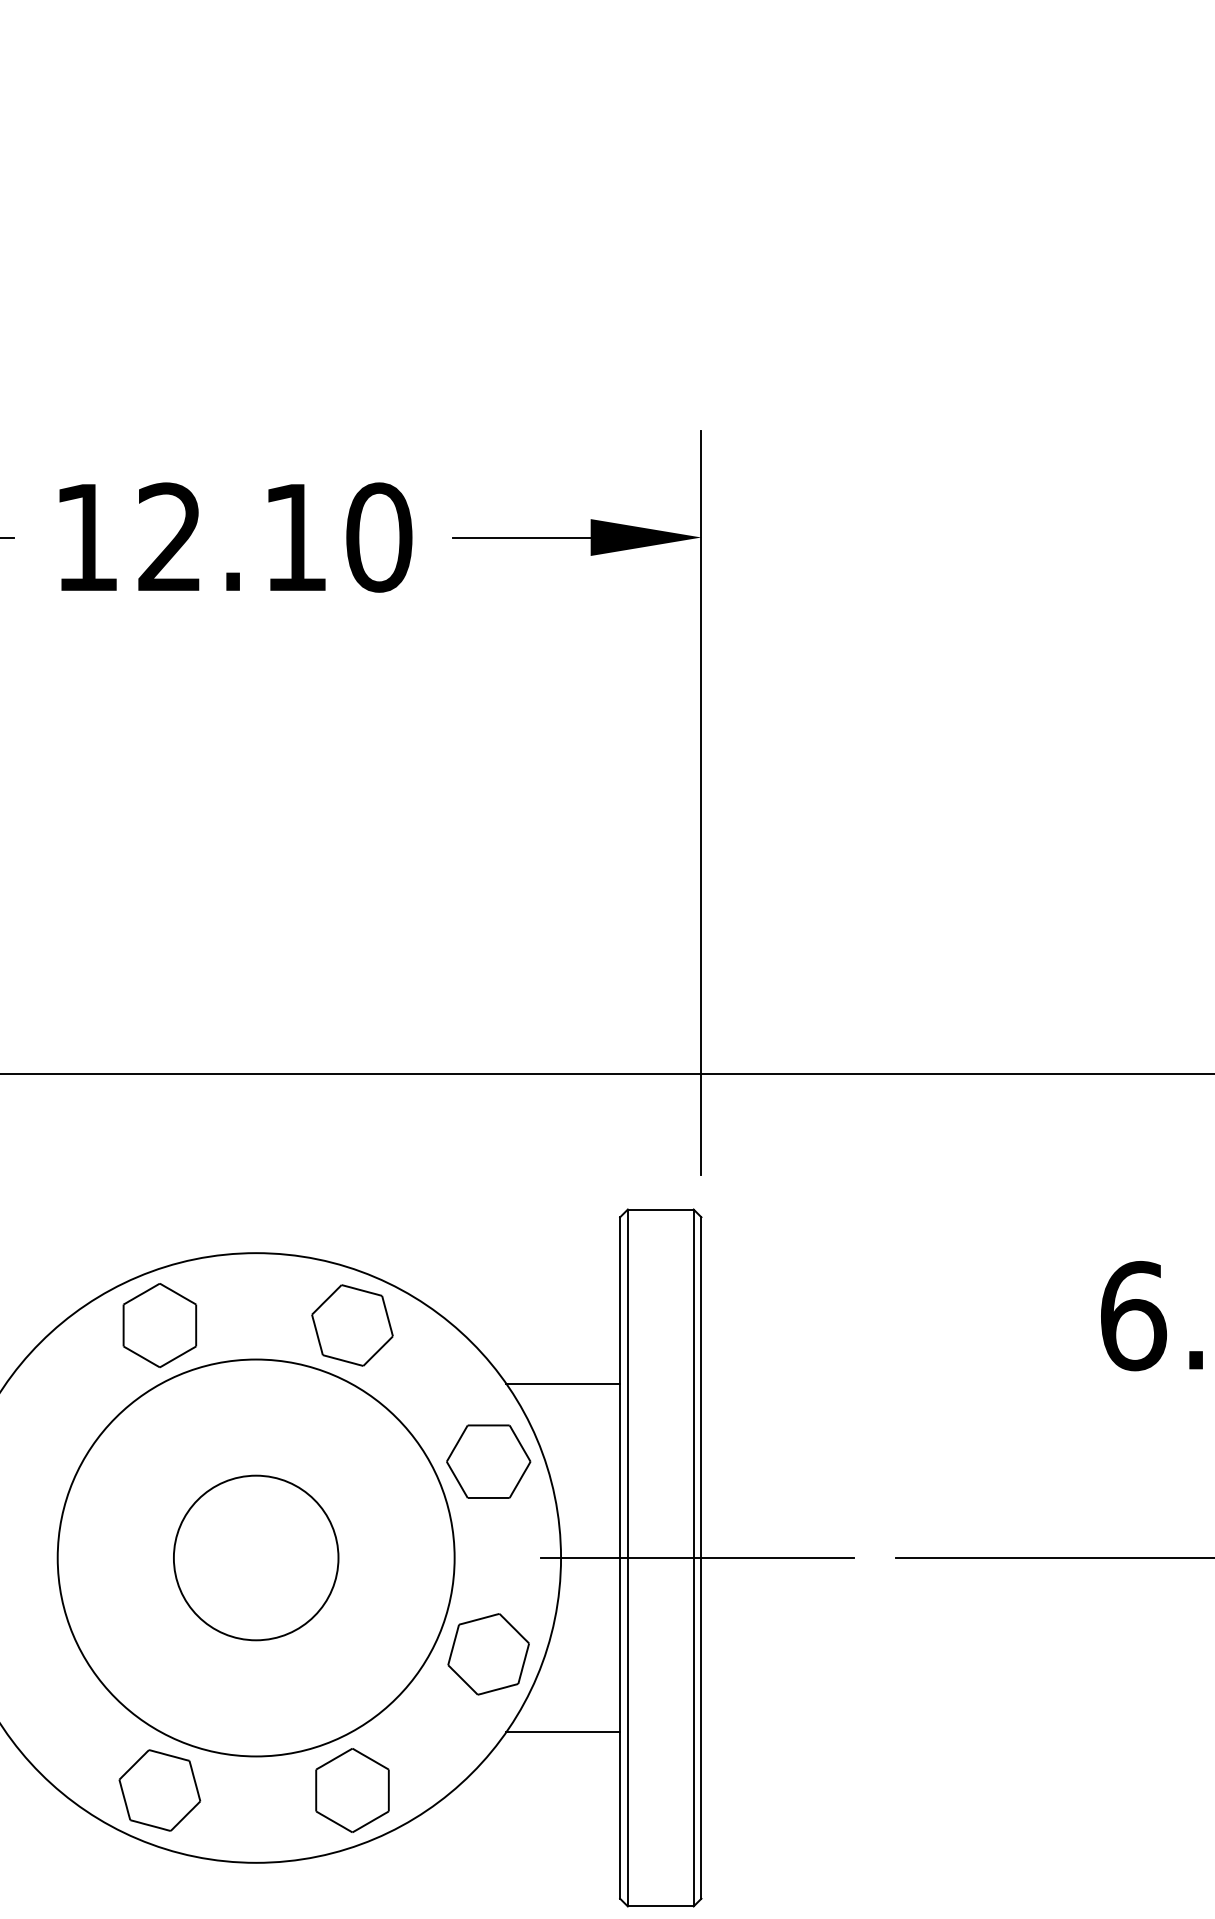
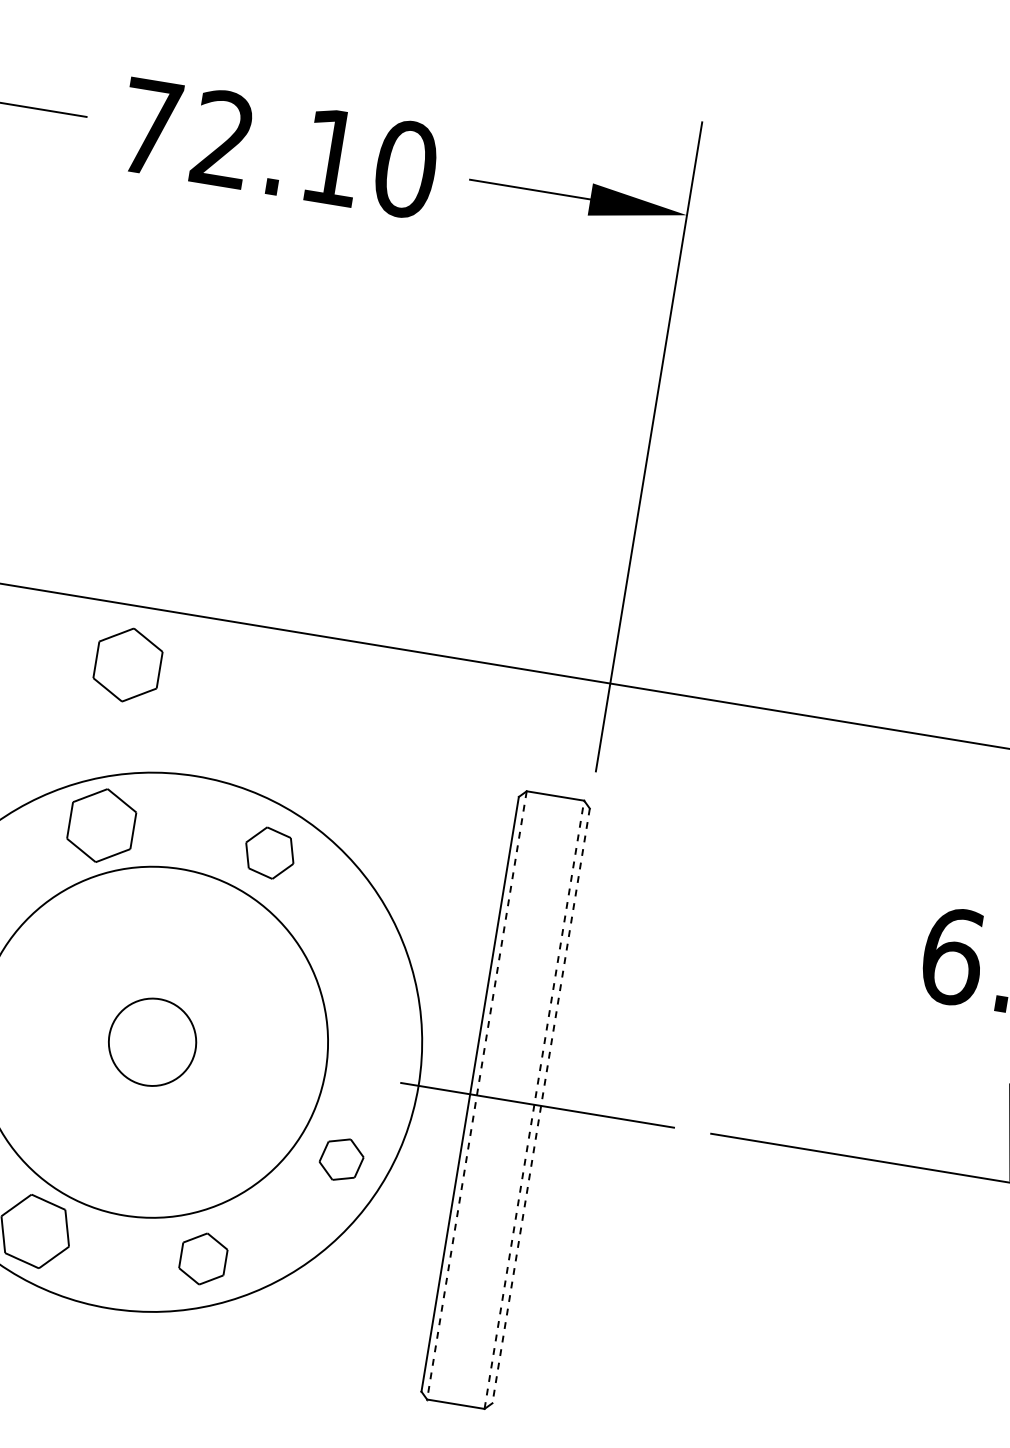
text: (86, 537) -> (150, 127), 12.10 -> 72.10
part: (159, 1141) -> (127, 664), added
part: (352, 1325) -> (269, 853), size x0.7
line: (563, 1383) -> (445, 933), removed
part: (488, 1461) -> (369, 991), removed
circle: (255, 1557) -> (152, 1041), size x0.6
line: (693, 1557) -> (534, 1104), solid -> dashed
line: (627, 1558) -> (476, 1095), solid -> dashed
line: (701, 1558) -> (541, 1106), solid -> dashed
part: (488, 1654) -> (341, 1159), size x0.6
line: (563, 1732) -> (395, 1238), removed
part: (352, 1790) -> (203, 1258), size x0.7

